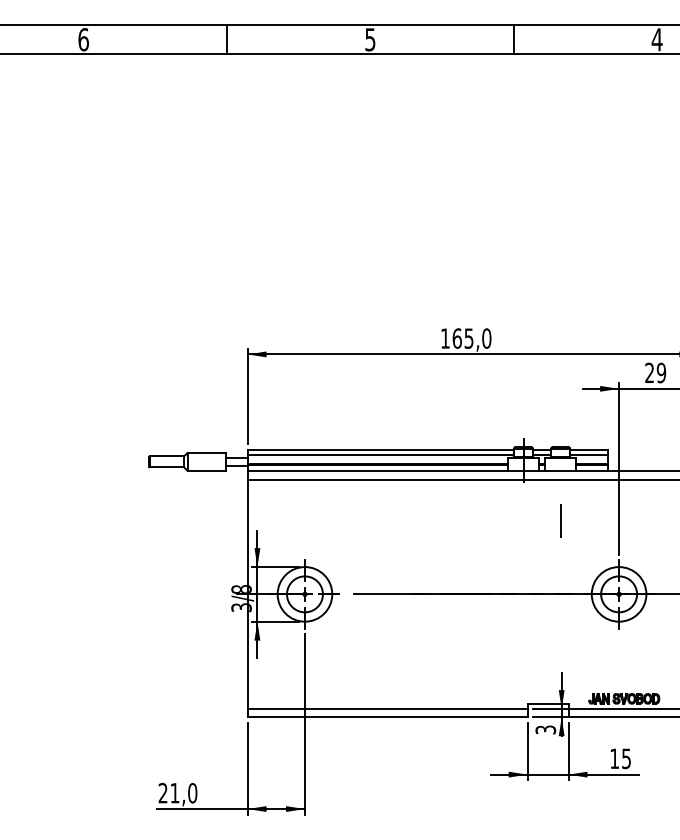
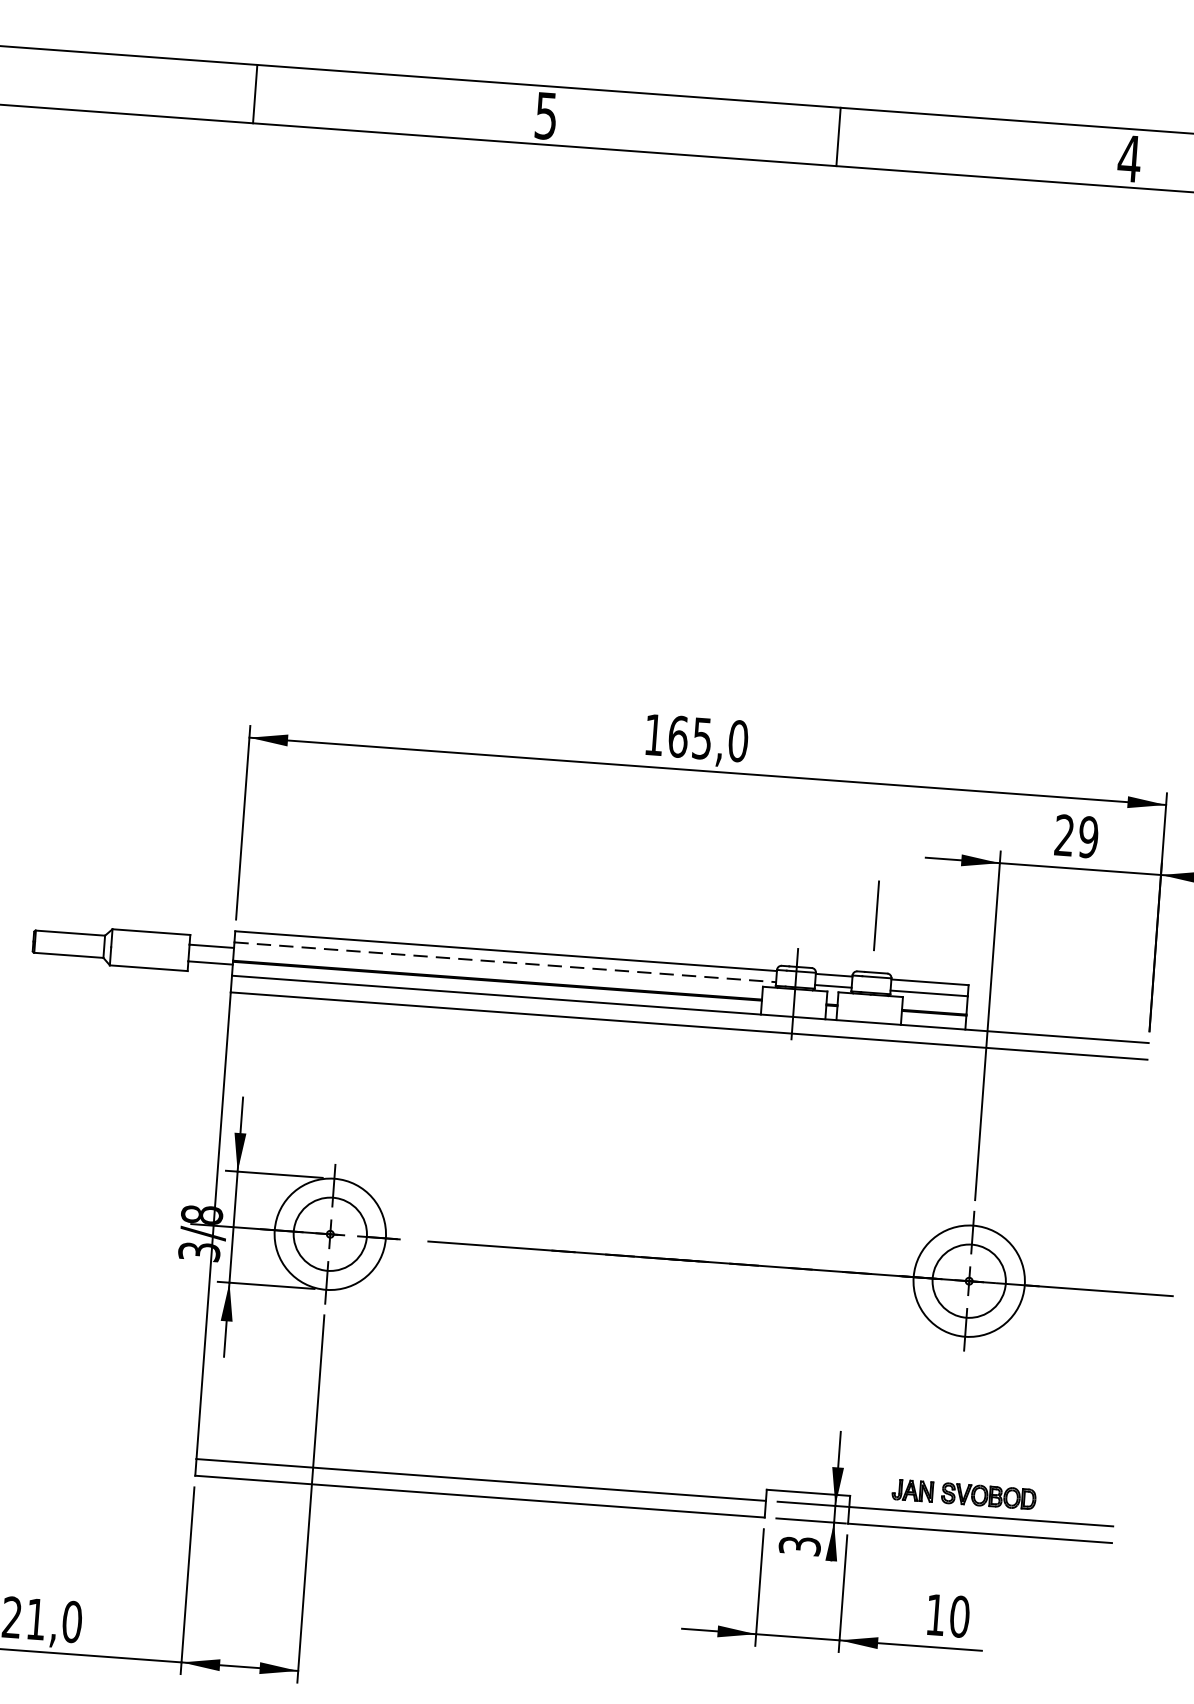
line: (381, 455) -> (506, 963), solid -> dashed
line: (560, 520) -> (876, 914), moved
text: (626, 758) -> (959, 1616), 15 -> 10

